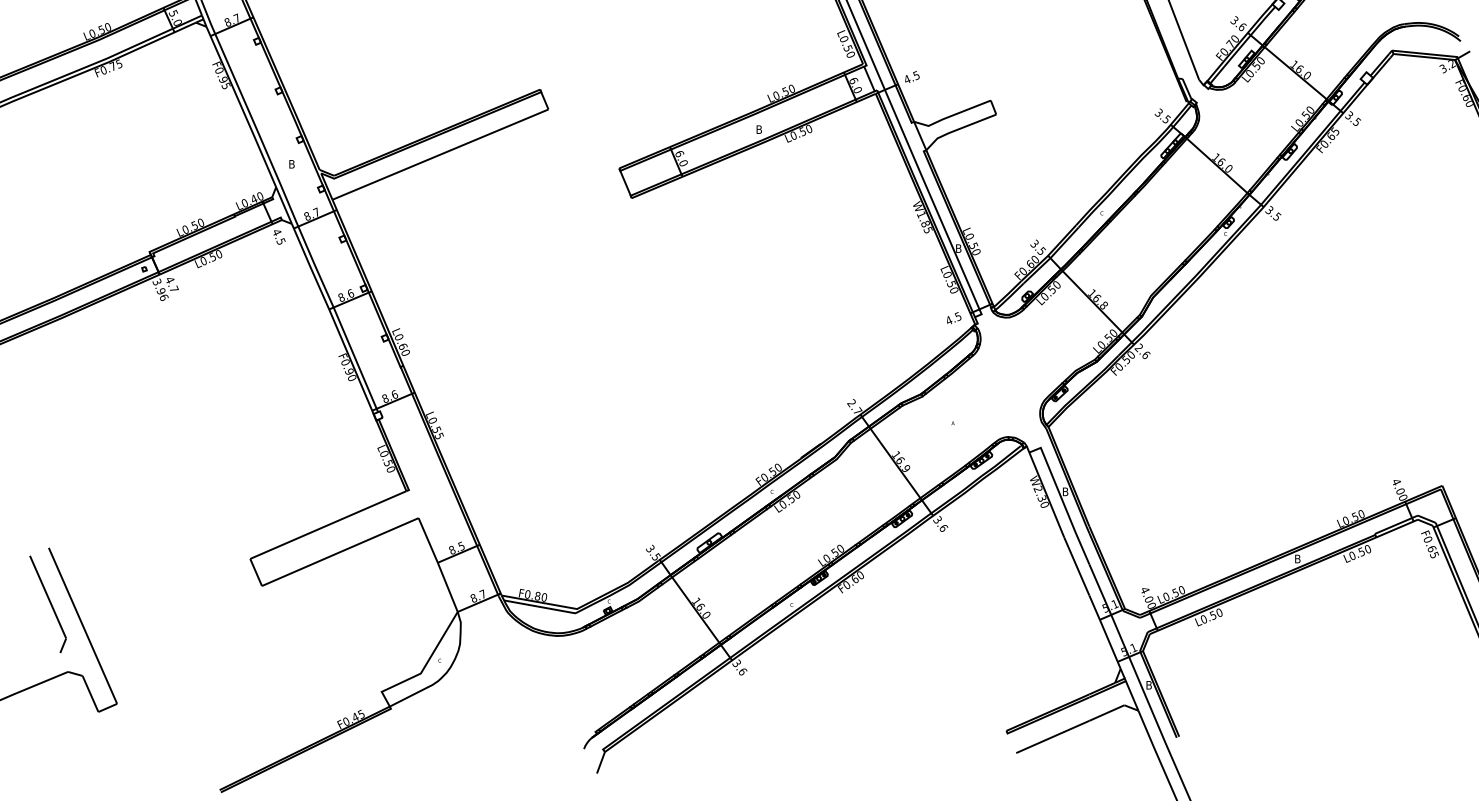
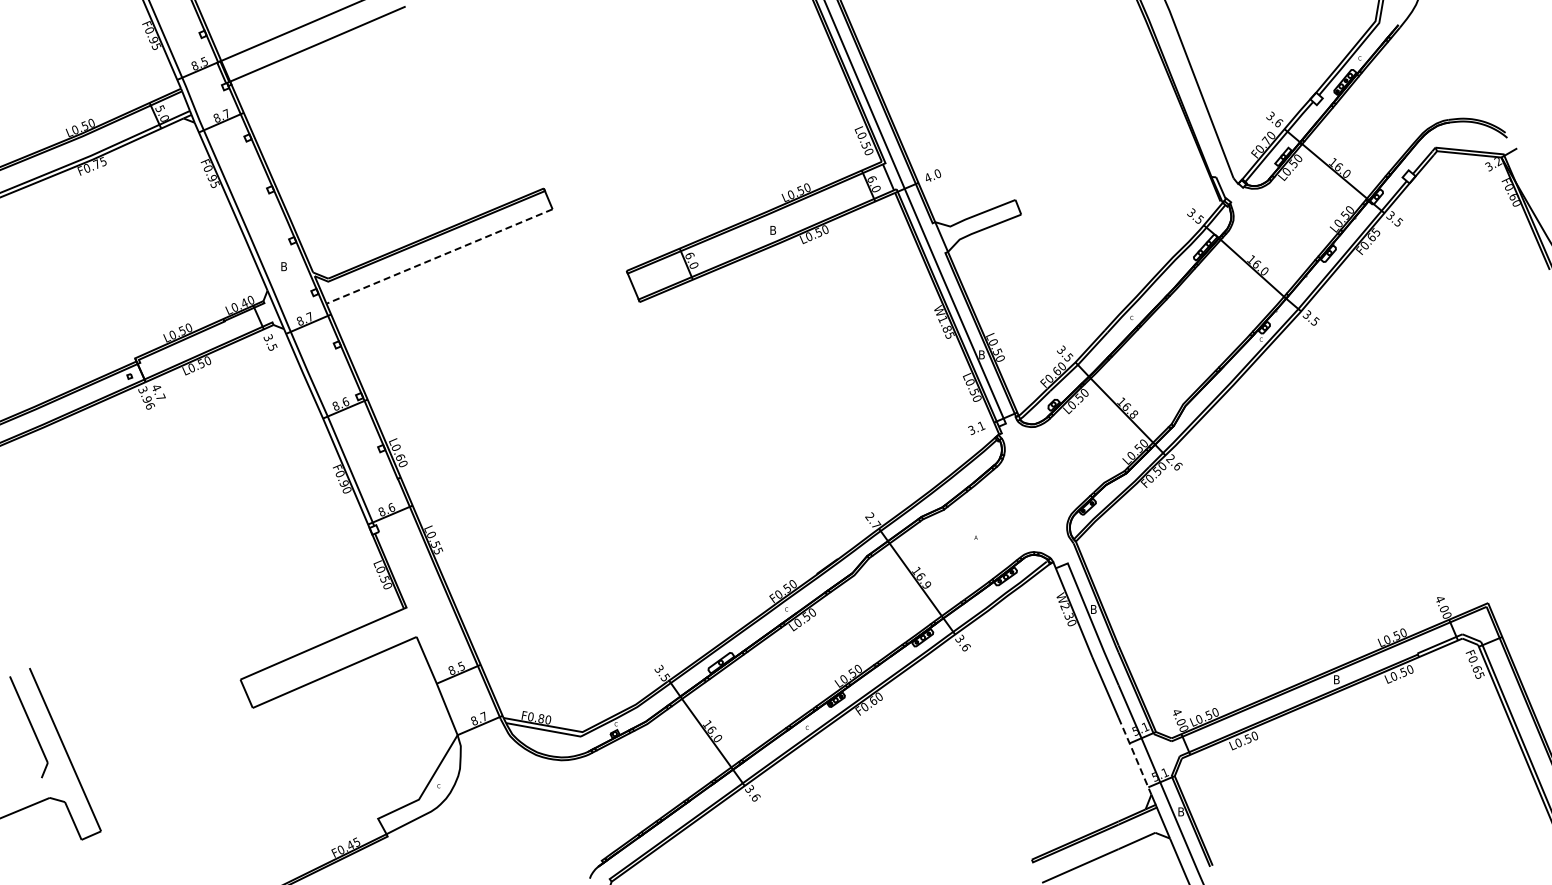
text: (916, 75) -> (937, 173), 4.5 -> 4.0
line: (440, 154) -> (439, 256), solid -> dashed
text: (277, 231) -> (268, 337), 4.5 -> 3.5
text: (953, 318) -> (976, 428), 4.5 -> 3.1
line: (1105, 632) -> (1135, 756), solid -> dashed

